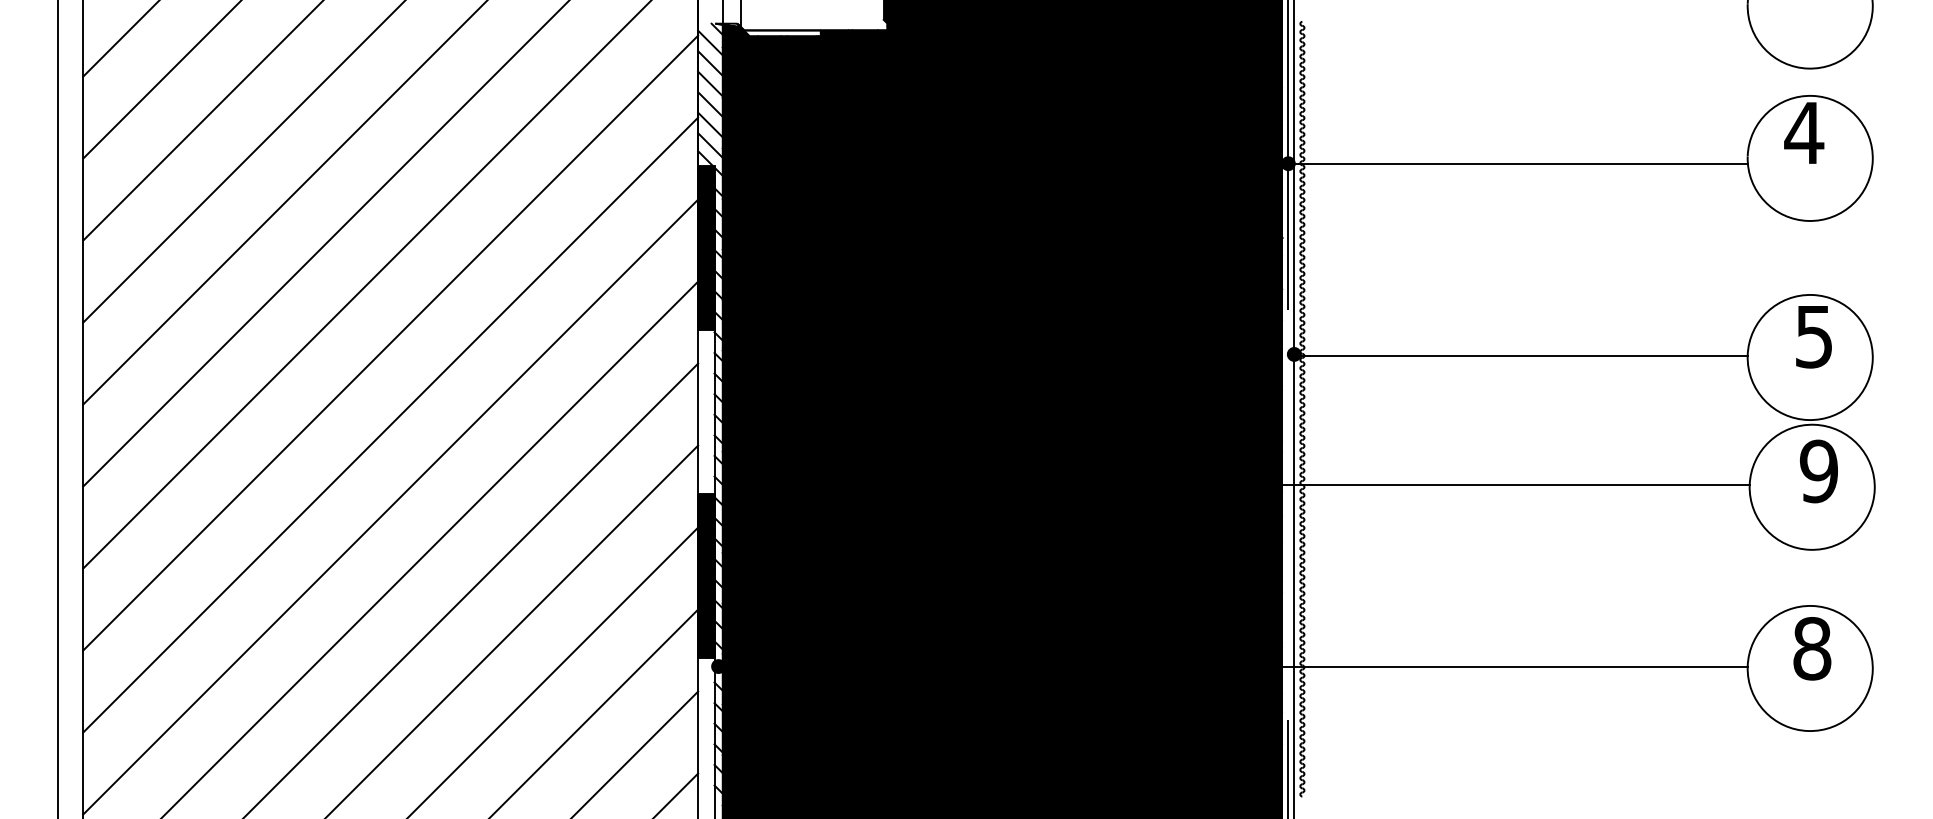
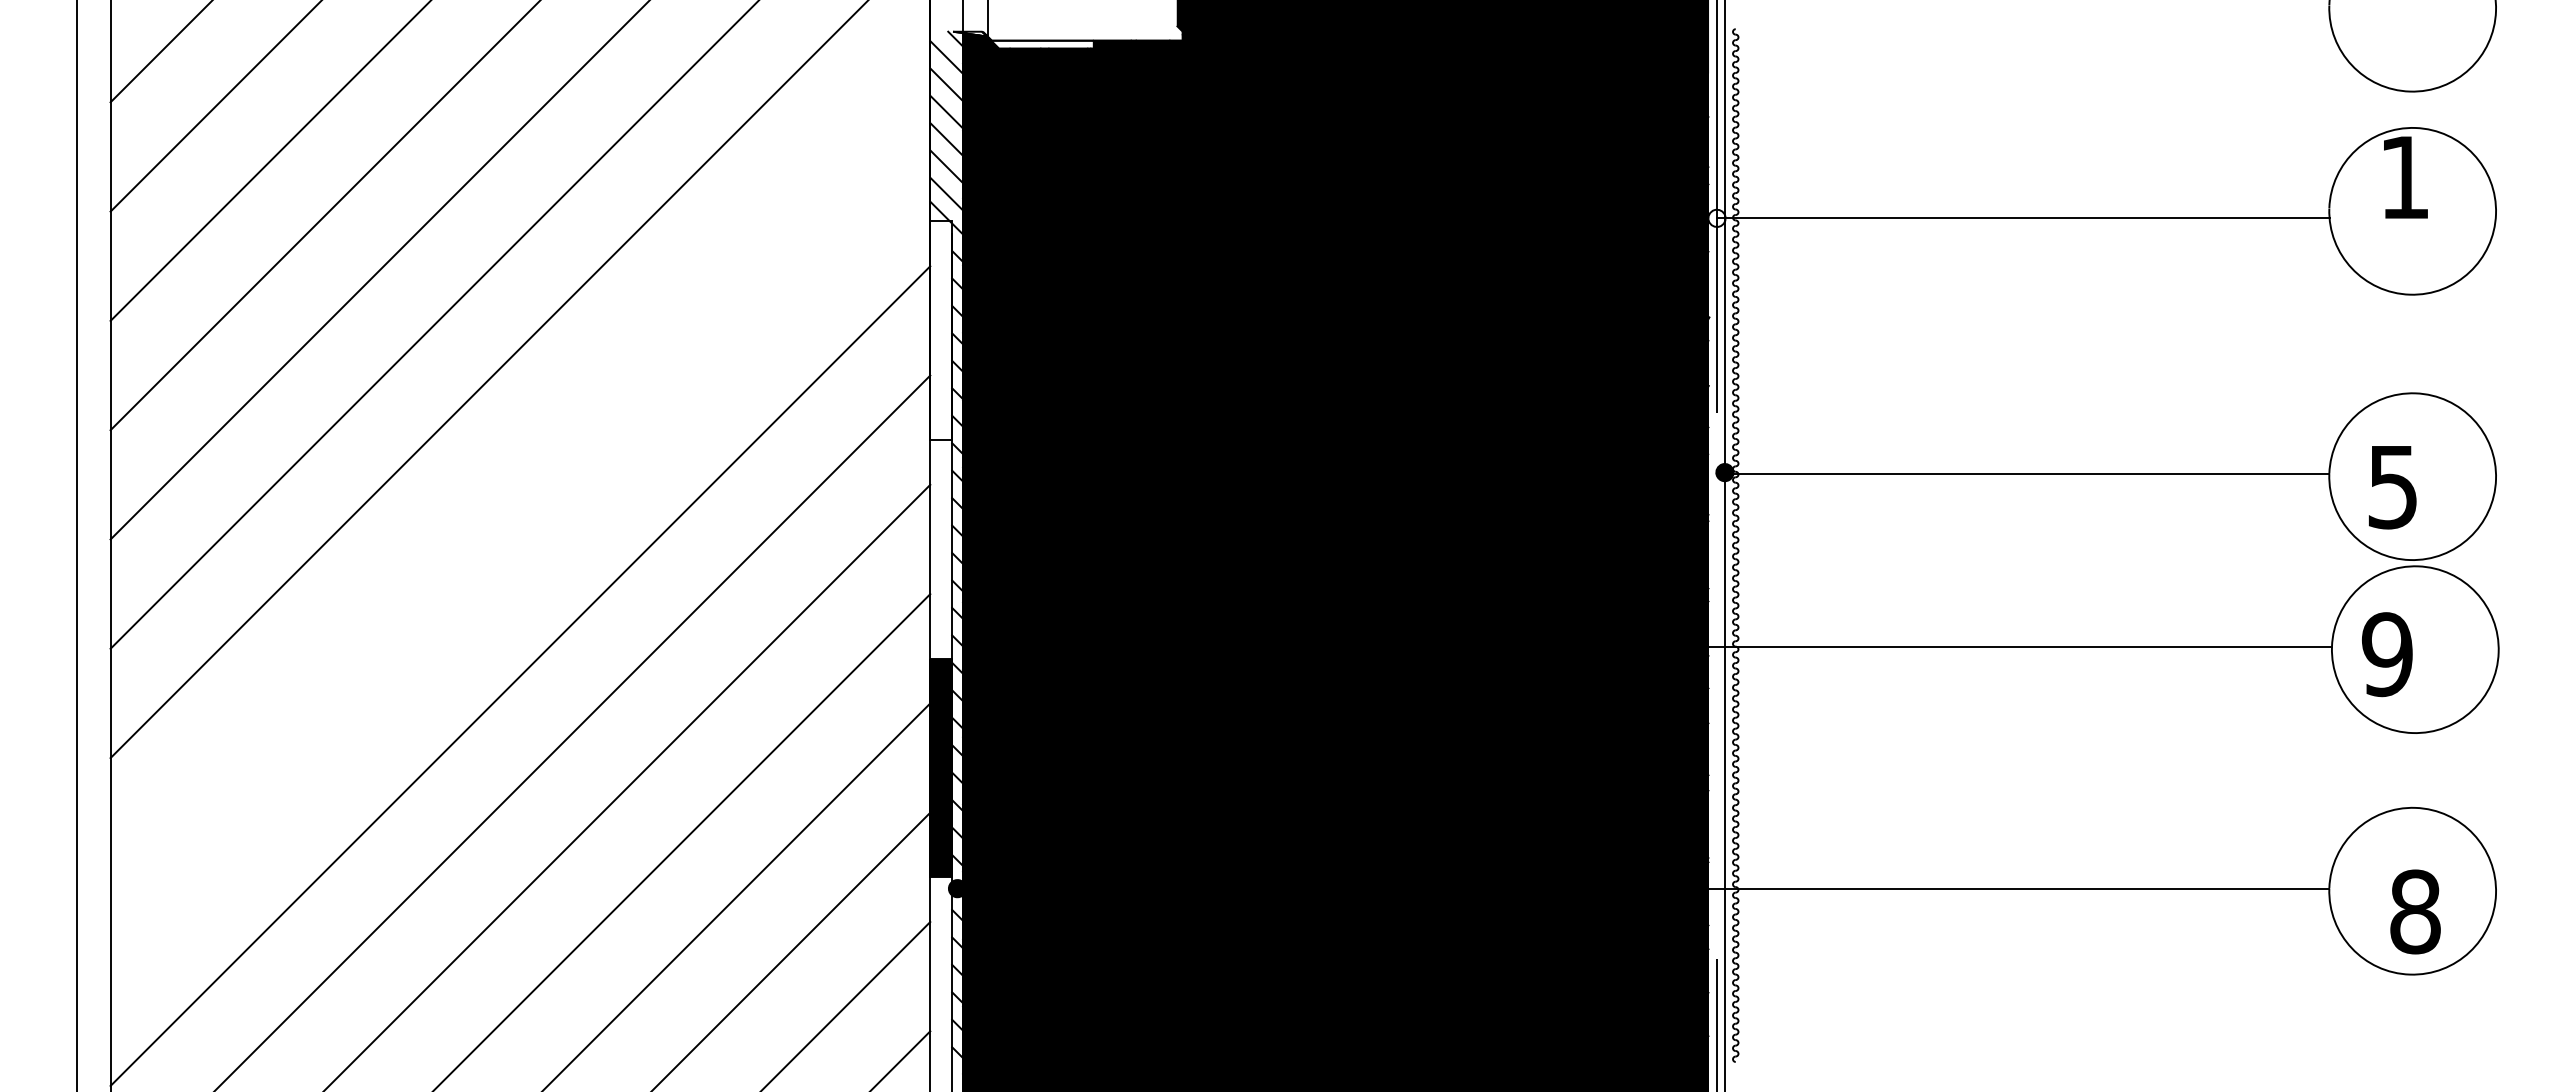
text: (1804, 133) -> (2404, 177), 4 -> 1
fill: (1287, 163) -> (1716, 217), removed
fill: (706, 247) -> (941, 330), removed
text: (1813, 337) -> (2392, 487), moved
line: (390, 343) -> (520, 457), removed
line: (390, 424) -> (520, 566), removed
text: (1819, 471) -> (2387, 654), moved
text: (1812, 648) -> (2415, 911), moved

